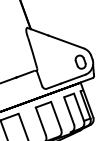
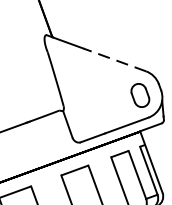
line: (66, 42) -> (115, 60), solid -> dashed

